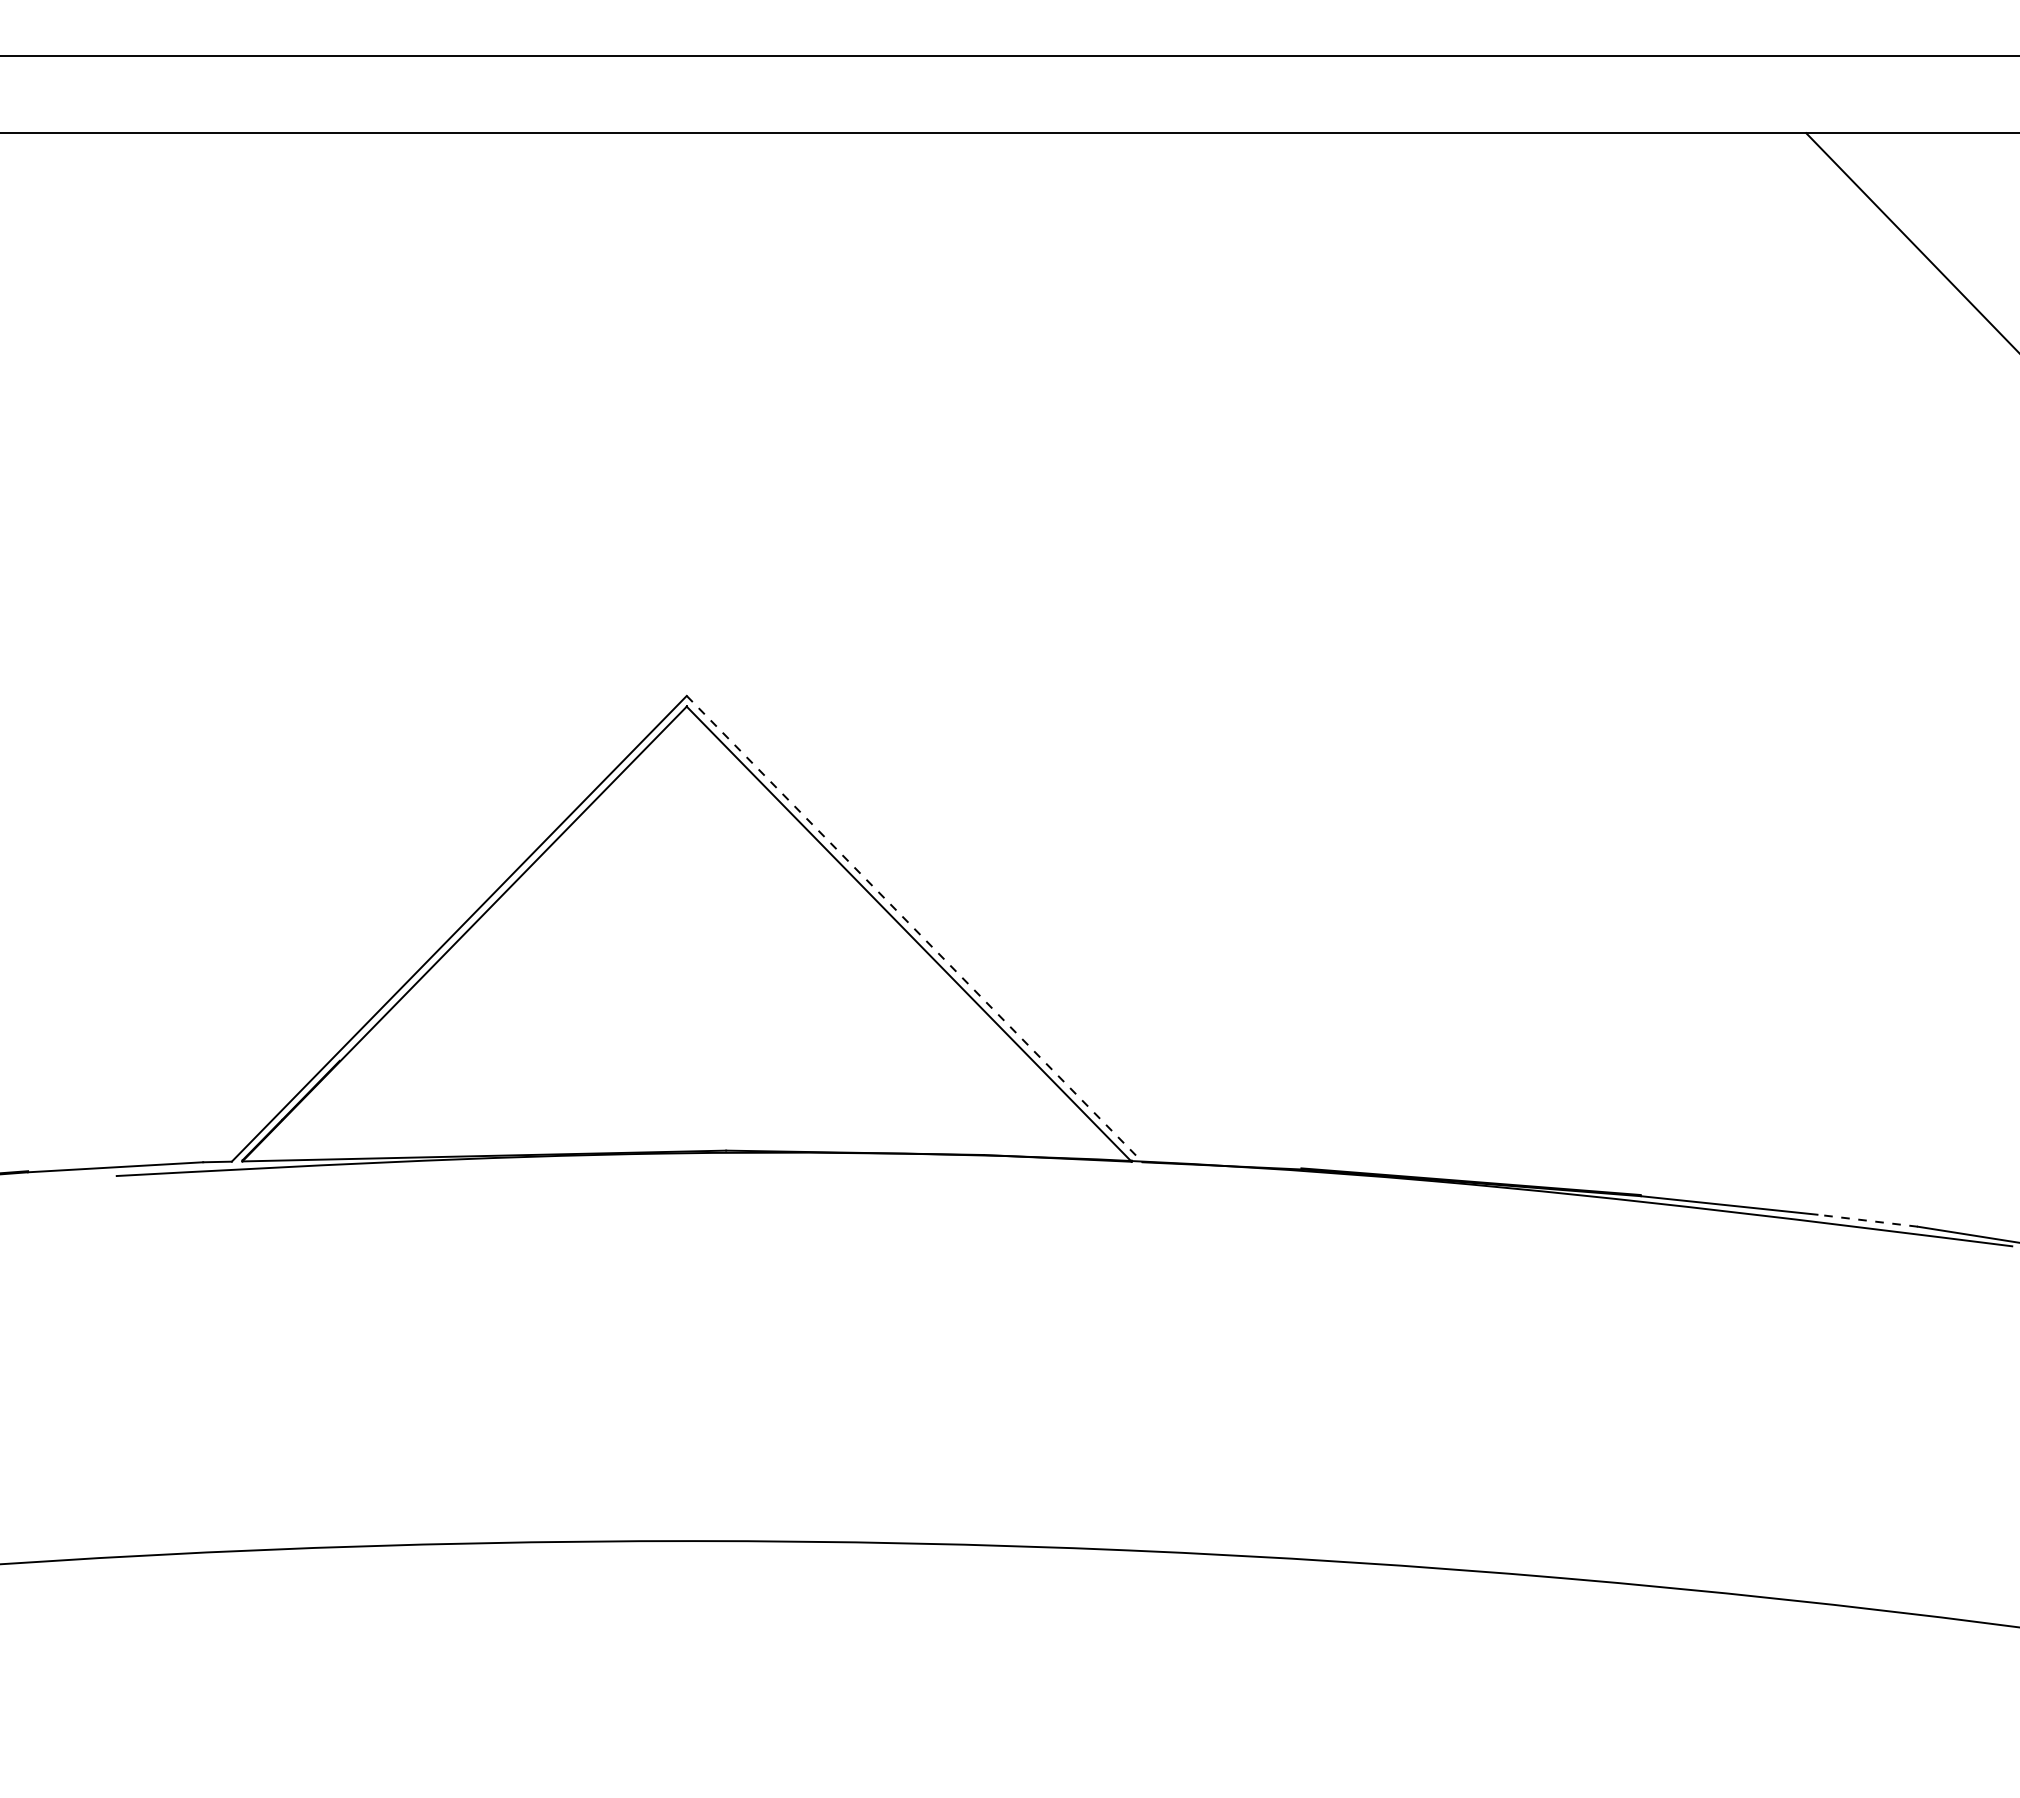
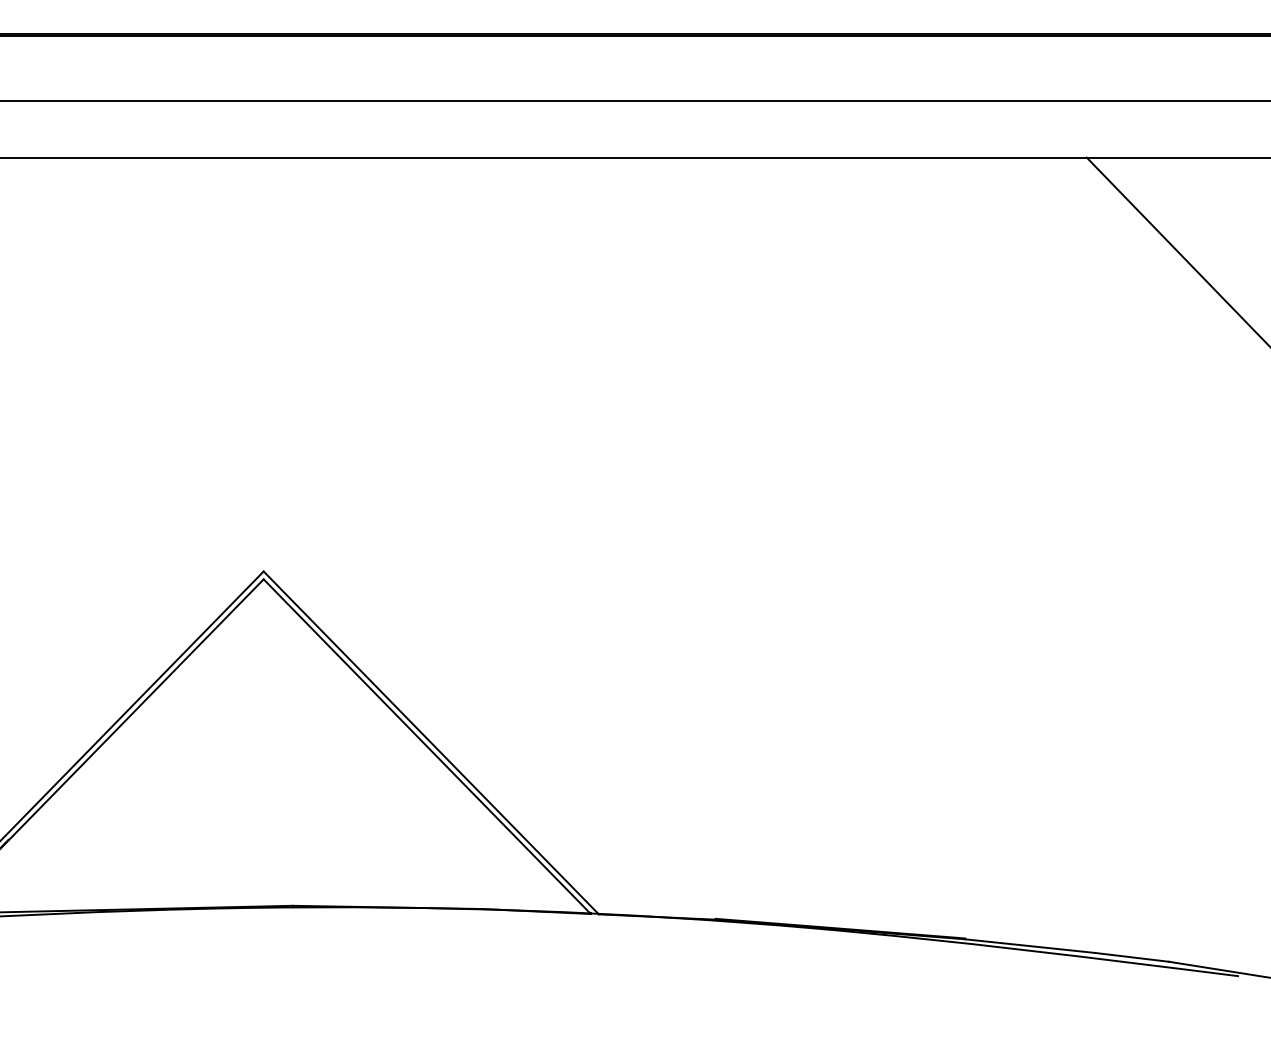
line: (915, 929) -> (431, 743), dashed -> solid
line: (1867, 1220) -> (1131, 957), dashed -> solid

